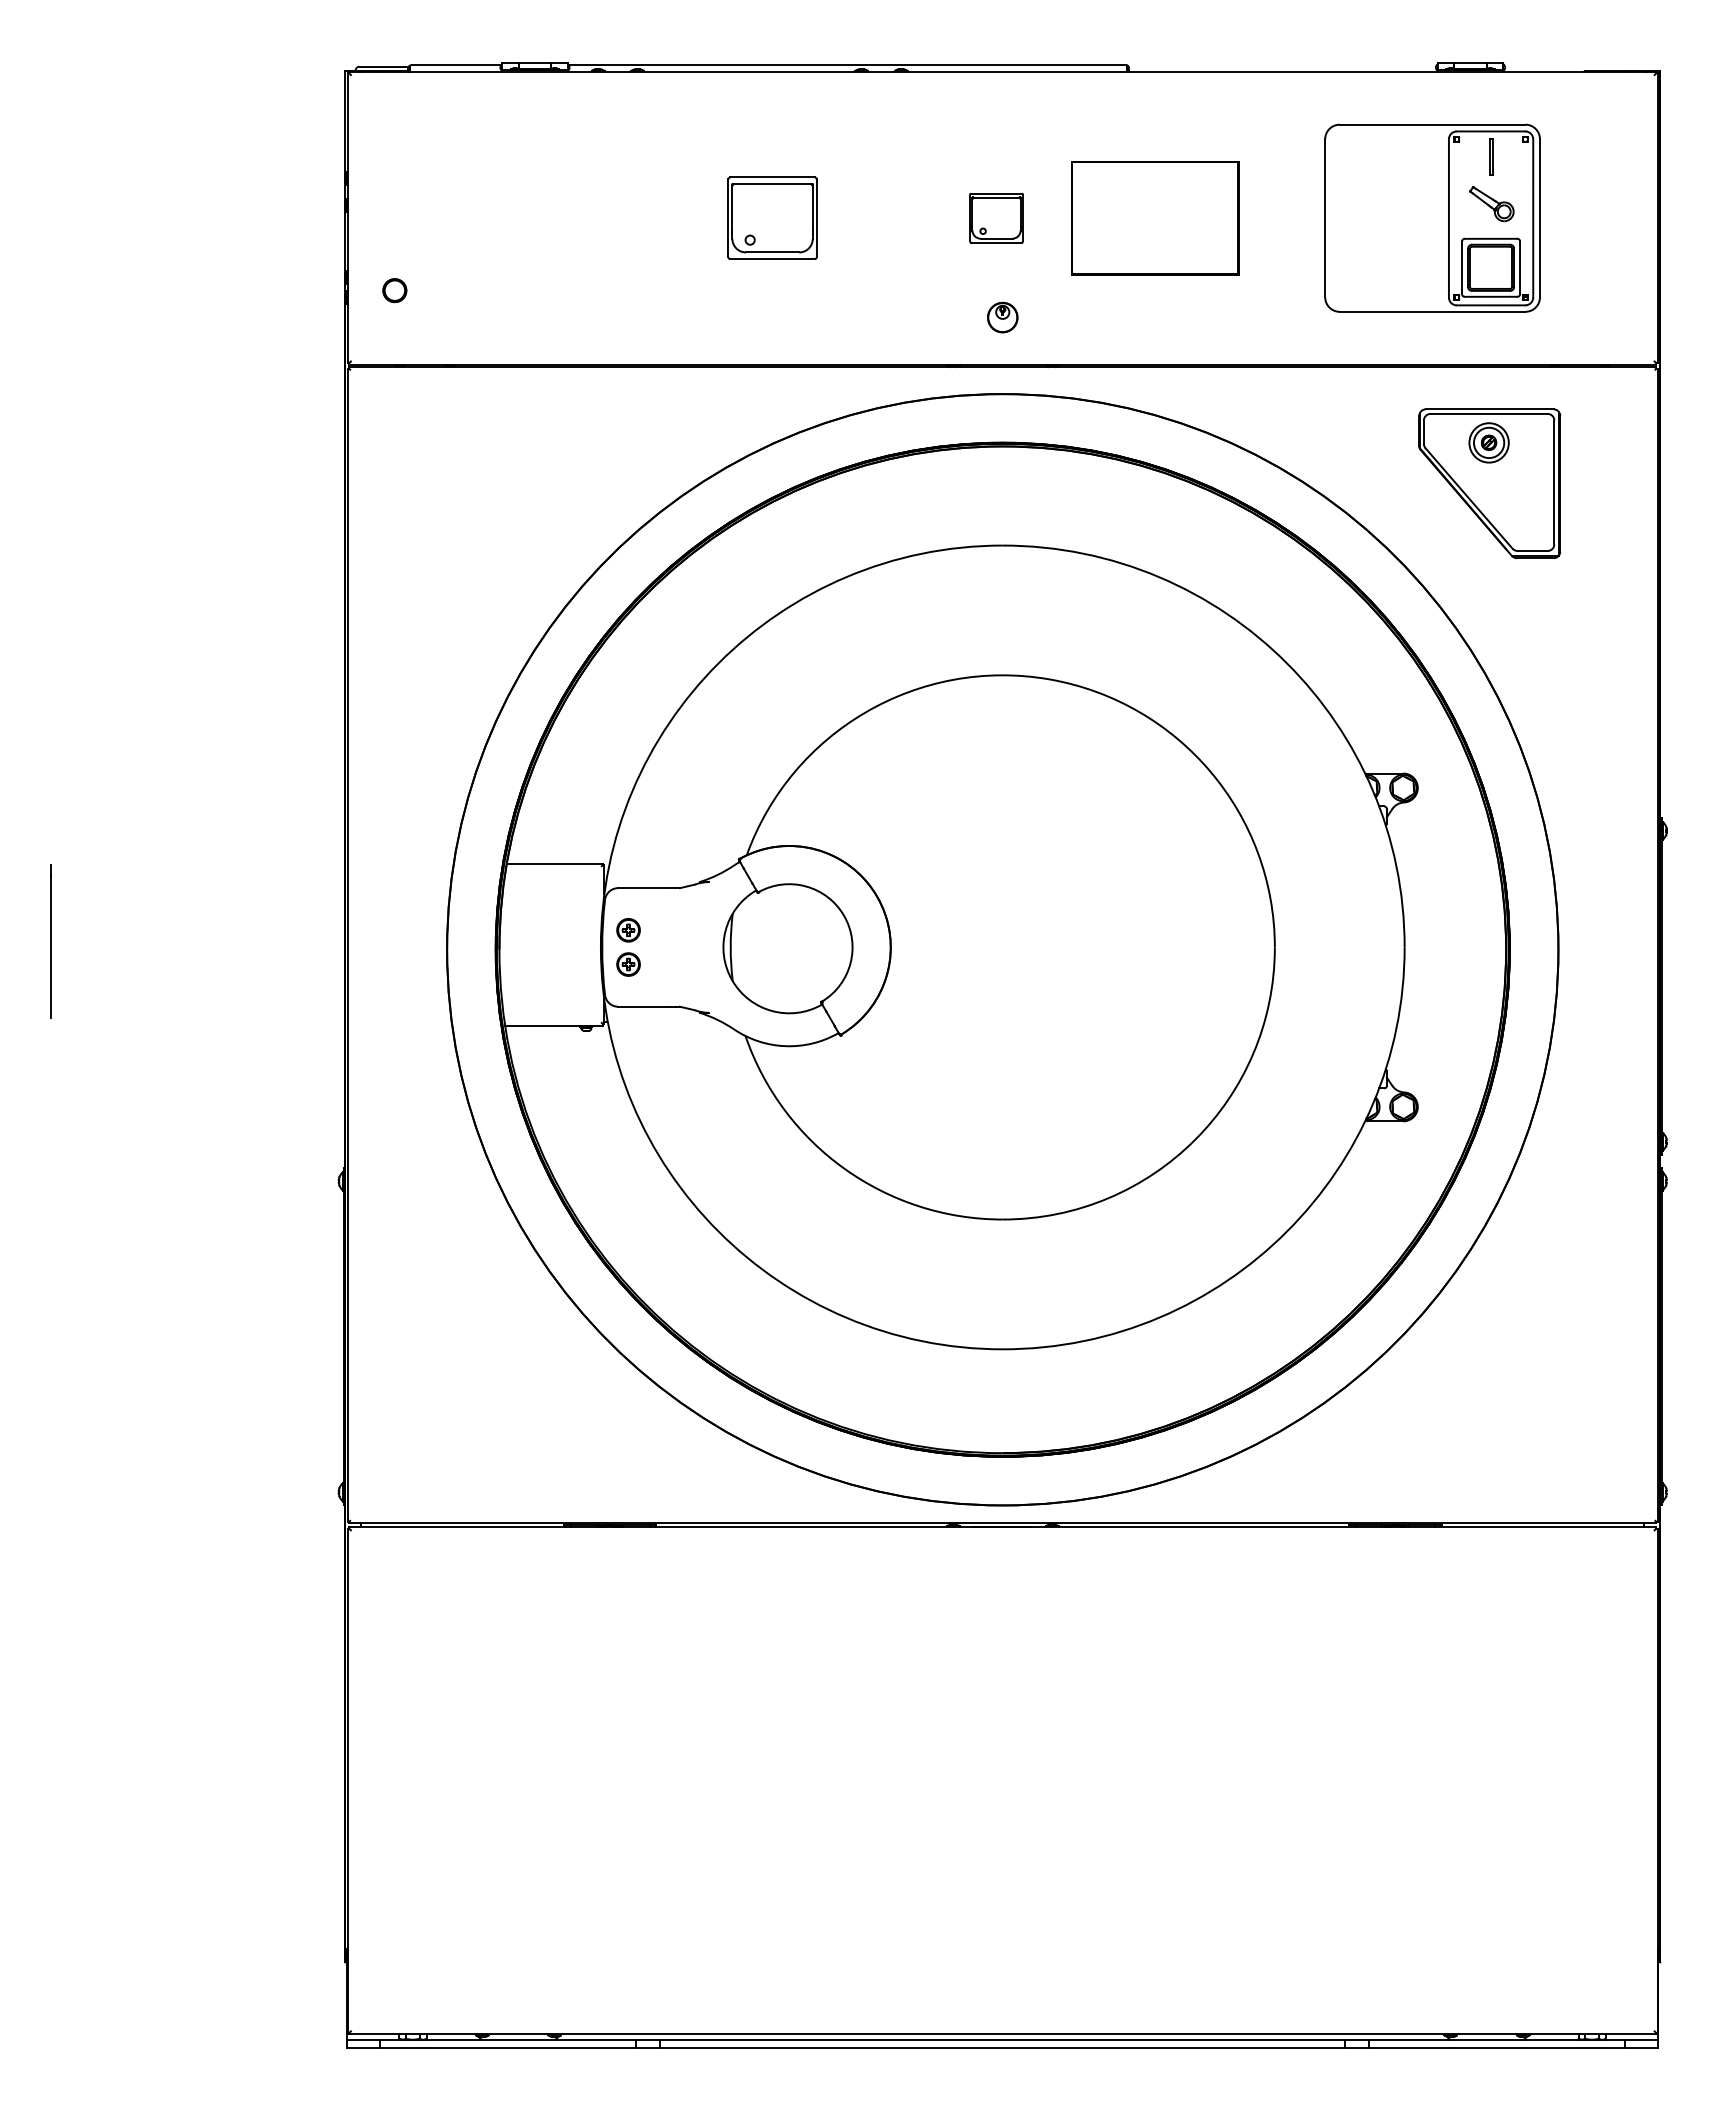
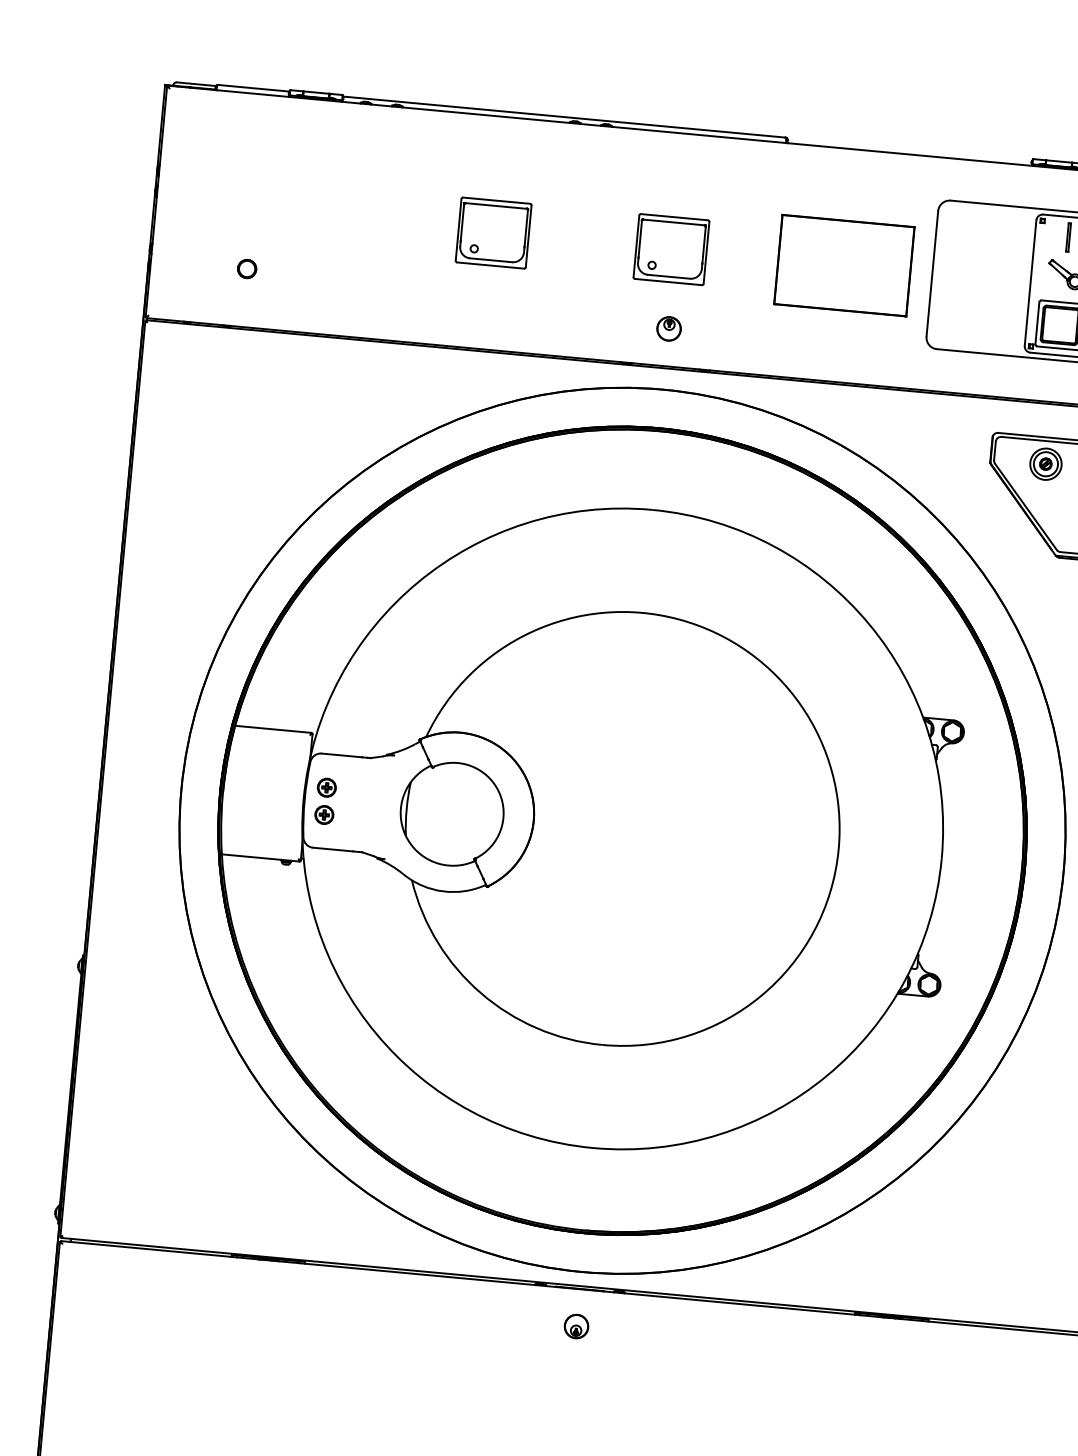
part: (996, 217) -> (671, 249), size x1.67
part: (1155, 218) -> (844, 265), moved
part: (394, 290) -> (246, 268), moved
part: (1002, 1573) -> (576, 1325), added

